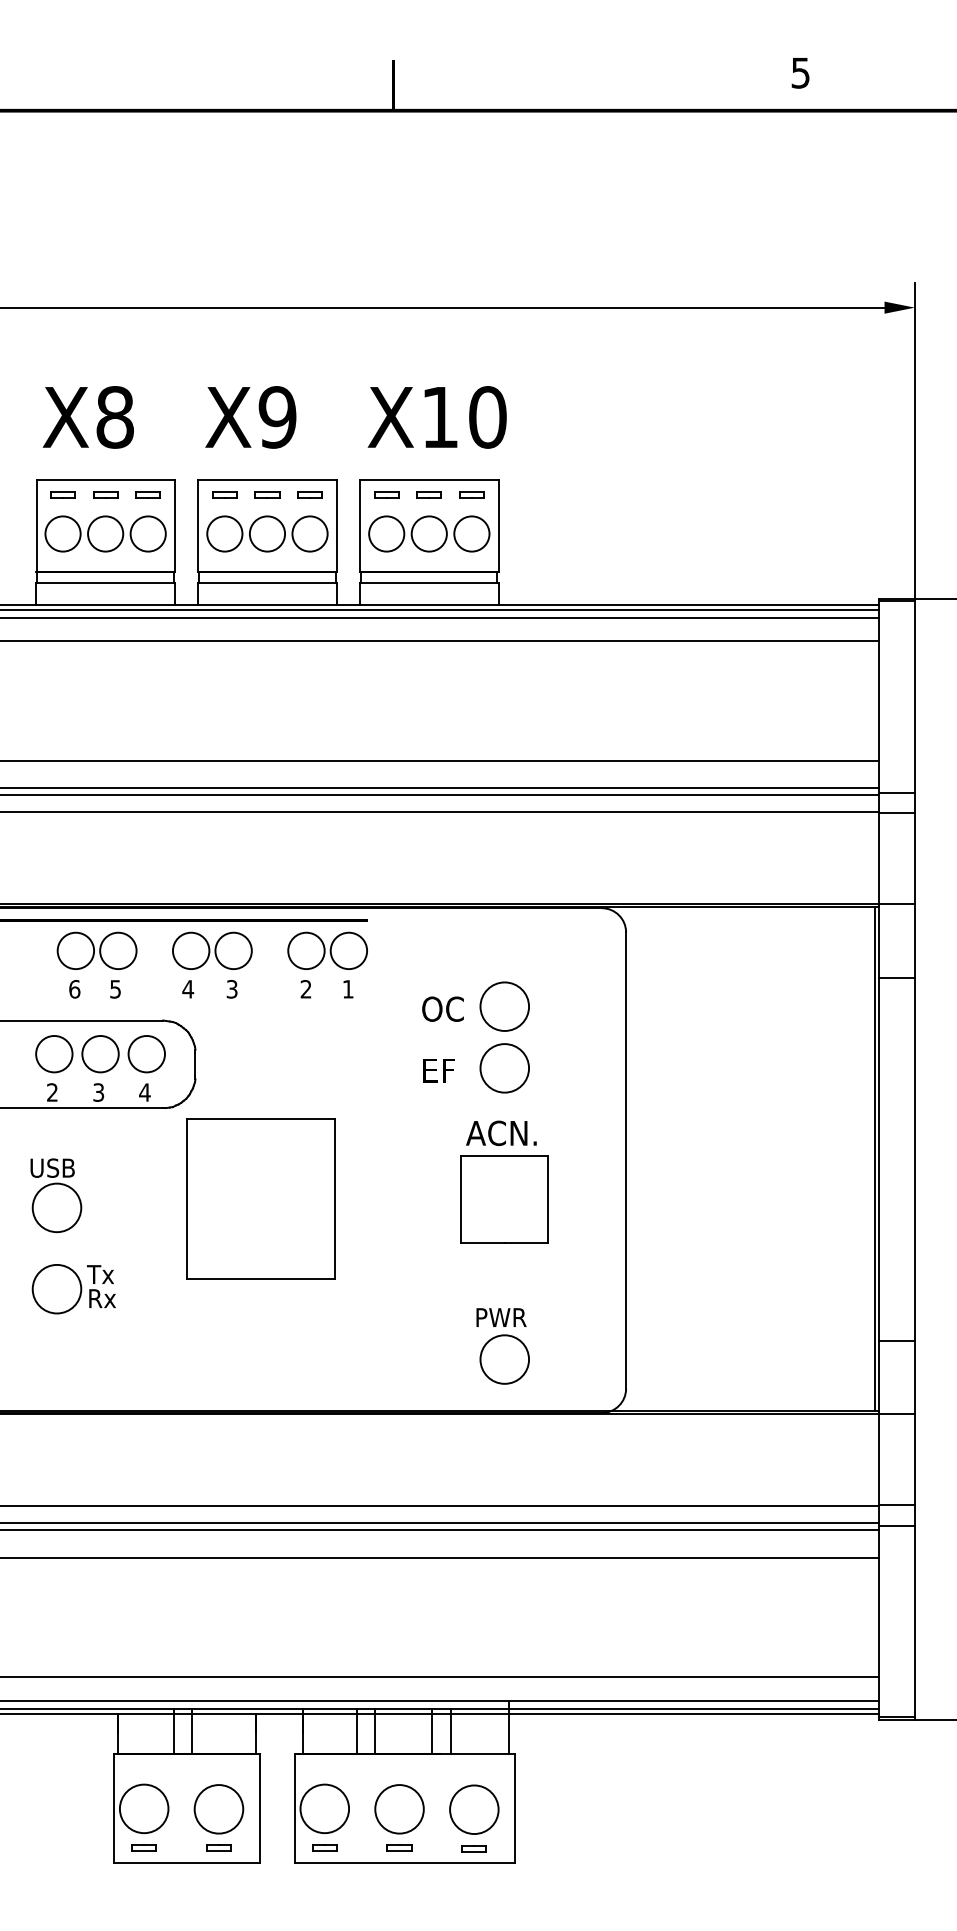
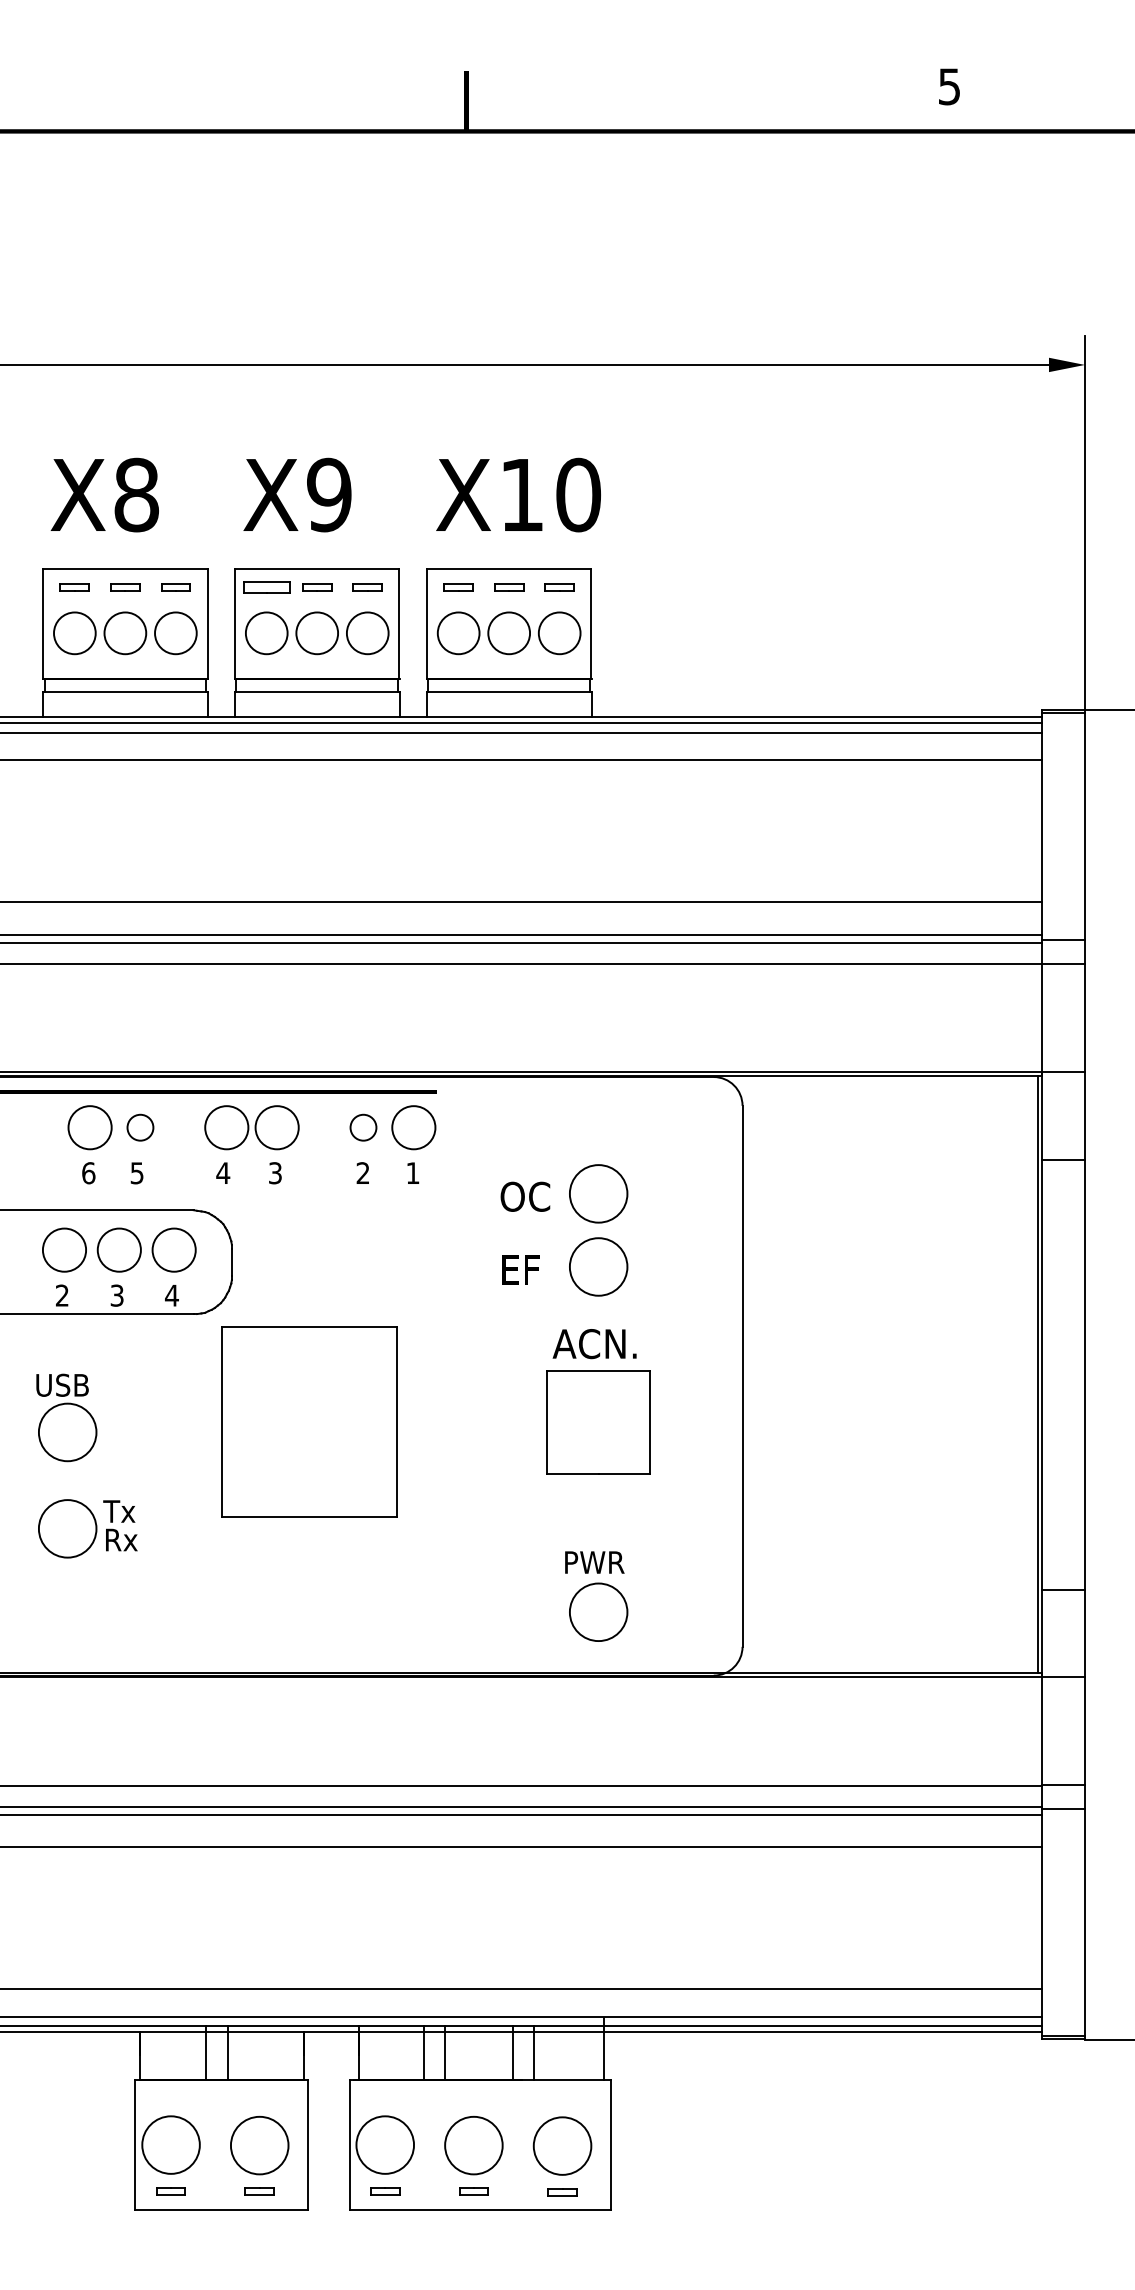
part: (224, 494) -> (266, 586), size x1.6
circle: (118, 950) -> (140, 1127), size x0.6
circle: (306, 950) -> (363, 1127), size x0.6

